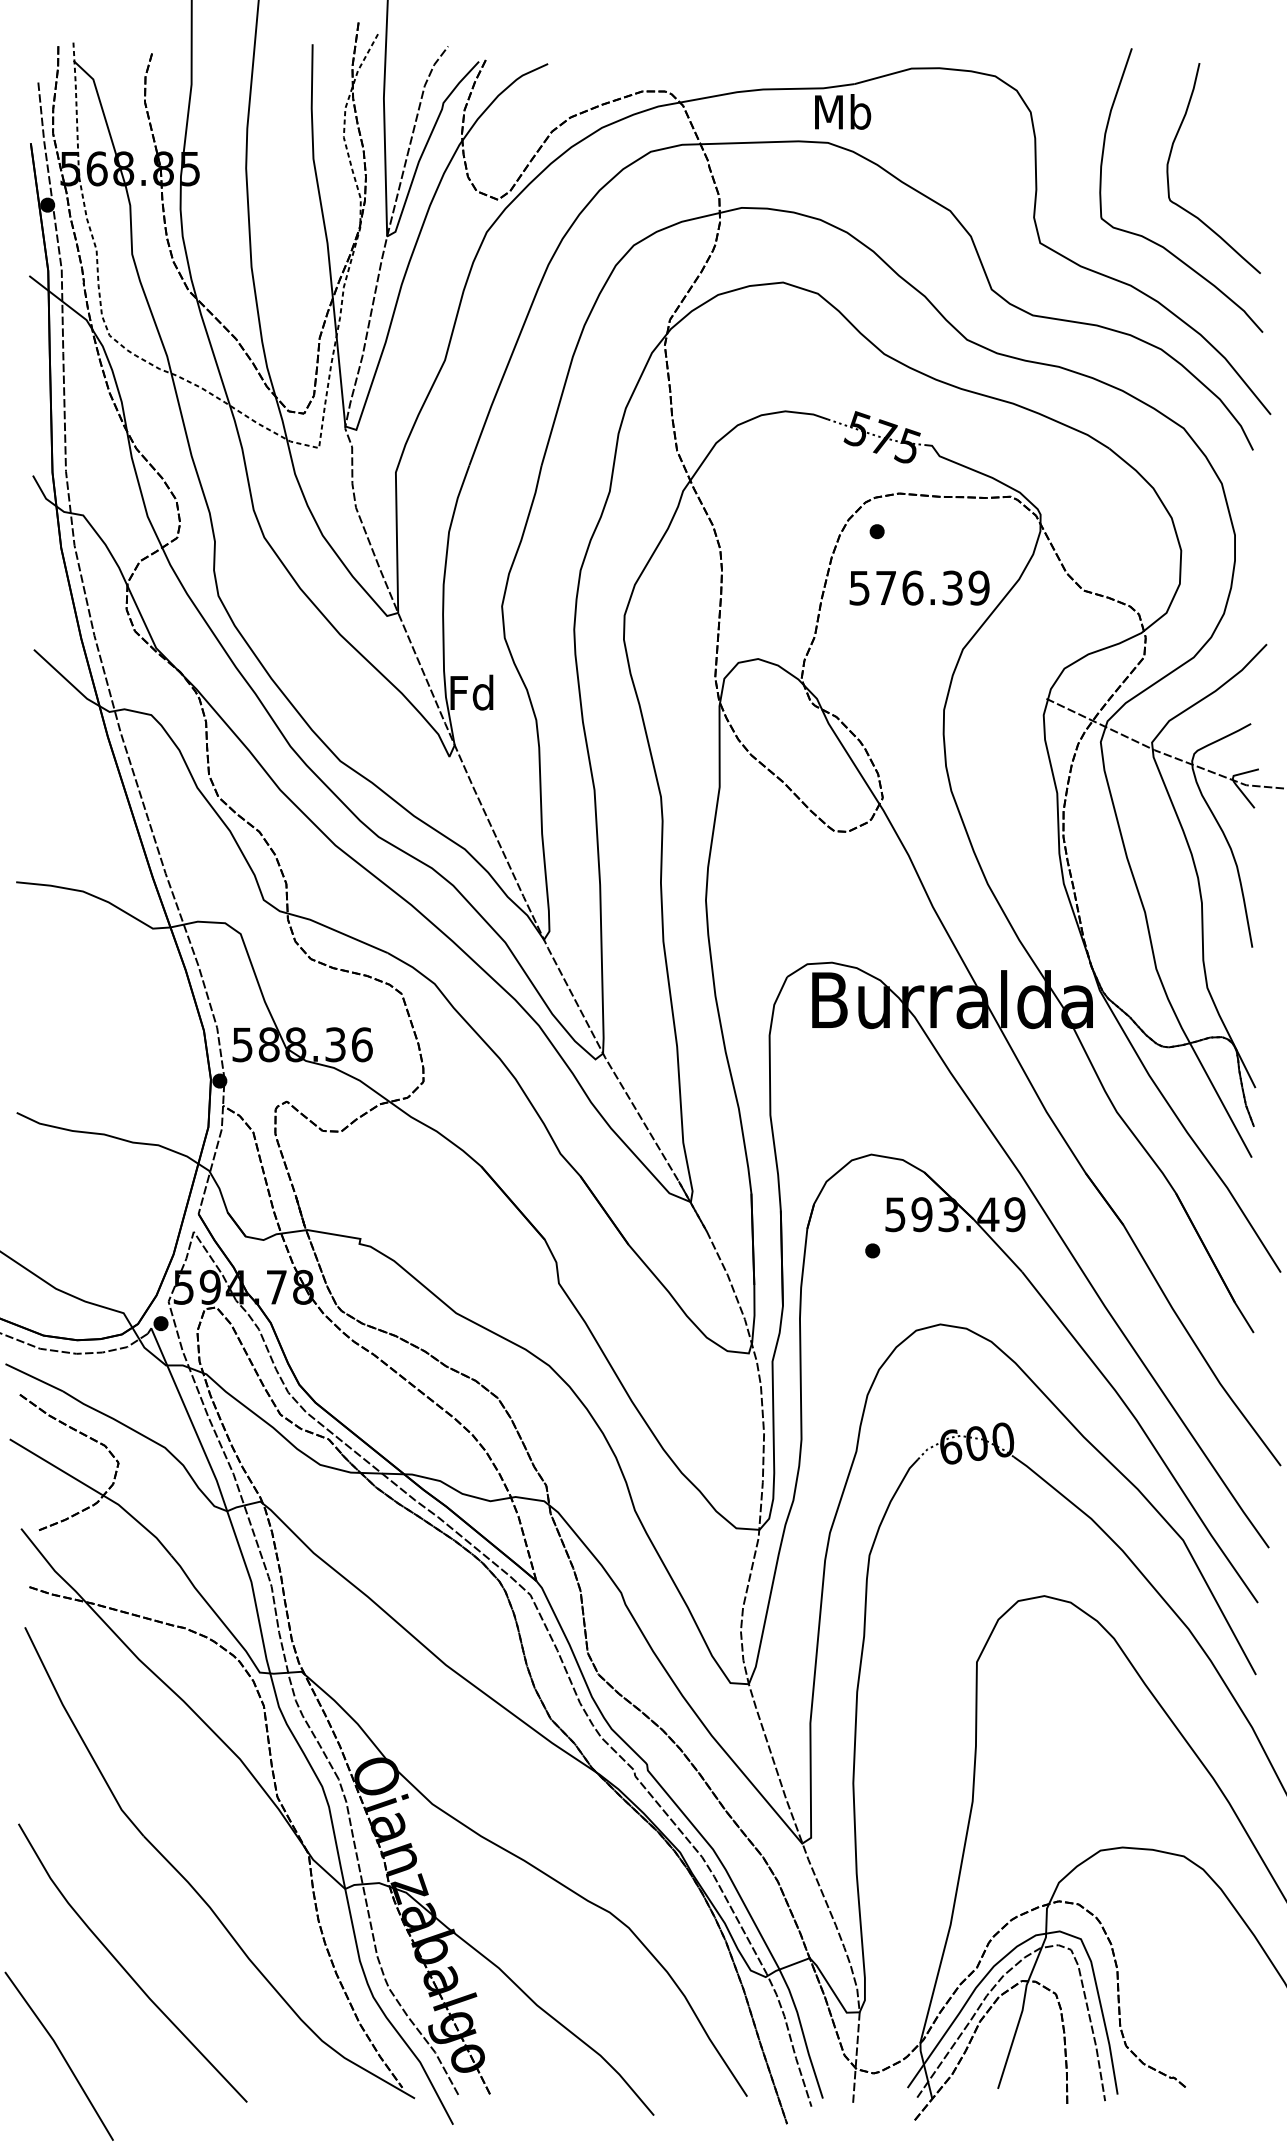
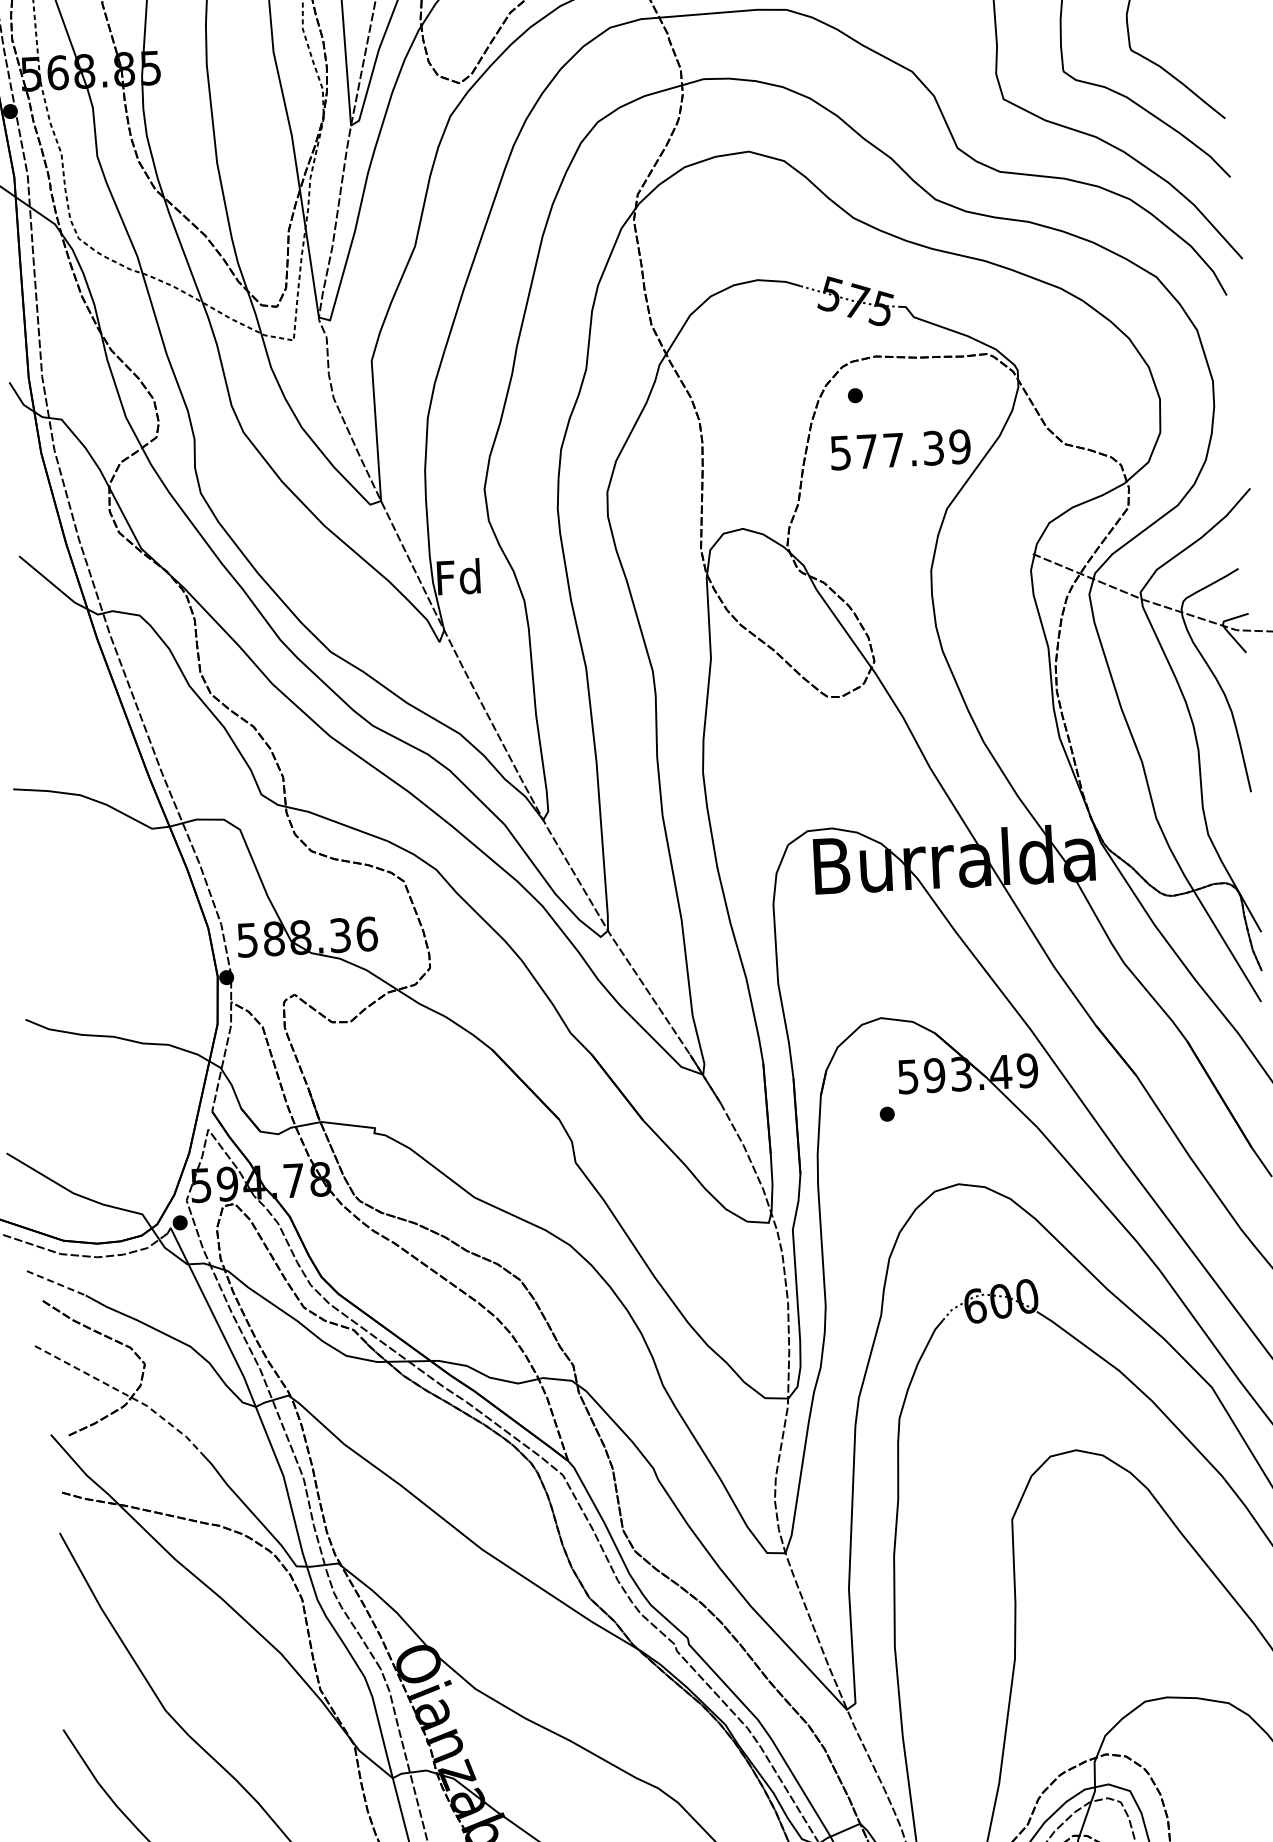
text: (912, 587) -> (893, 449), 576.39 -> 577.39
line: (34, 1377) -> (56, 1283), solid -> dashed
line: (97, 1491) -> (125, 1393), solid -> dashed

